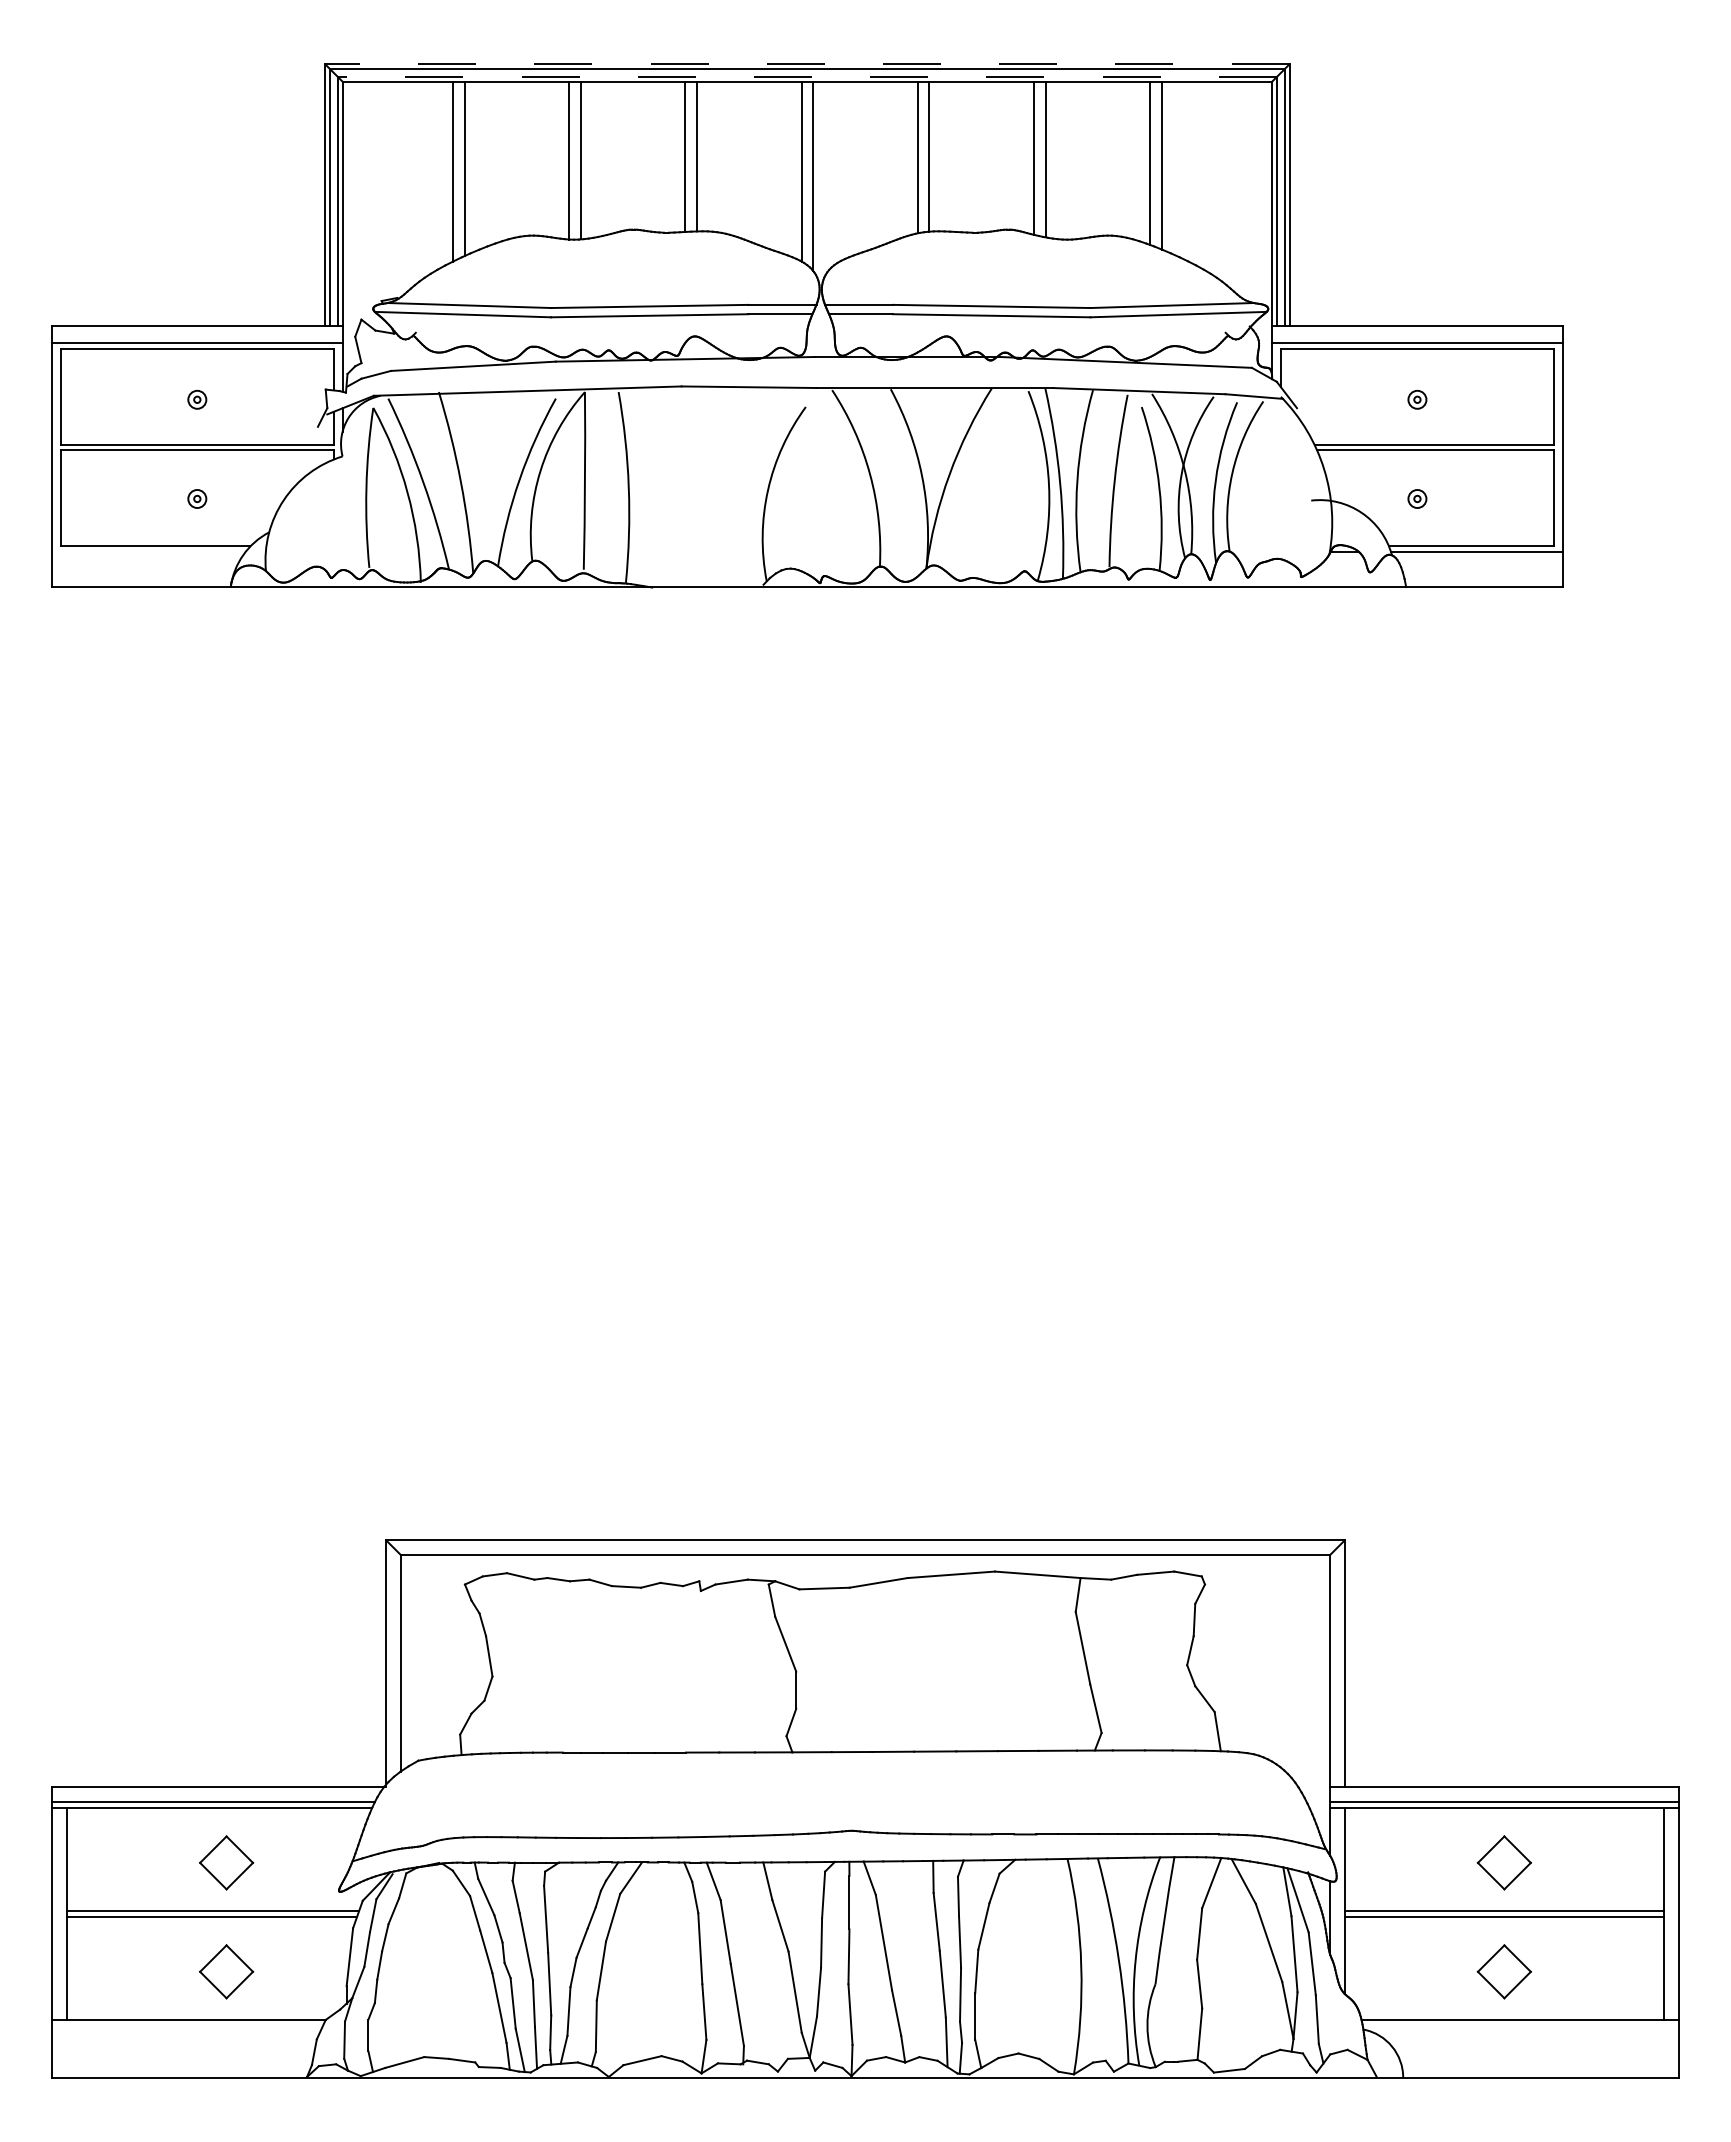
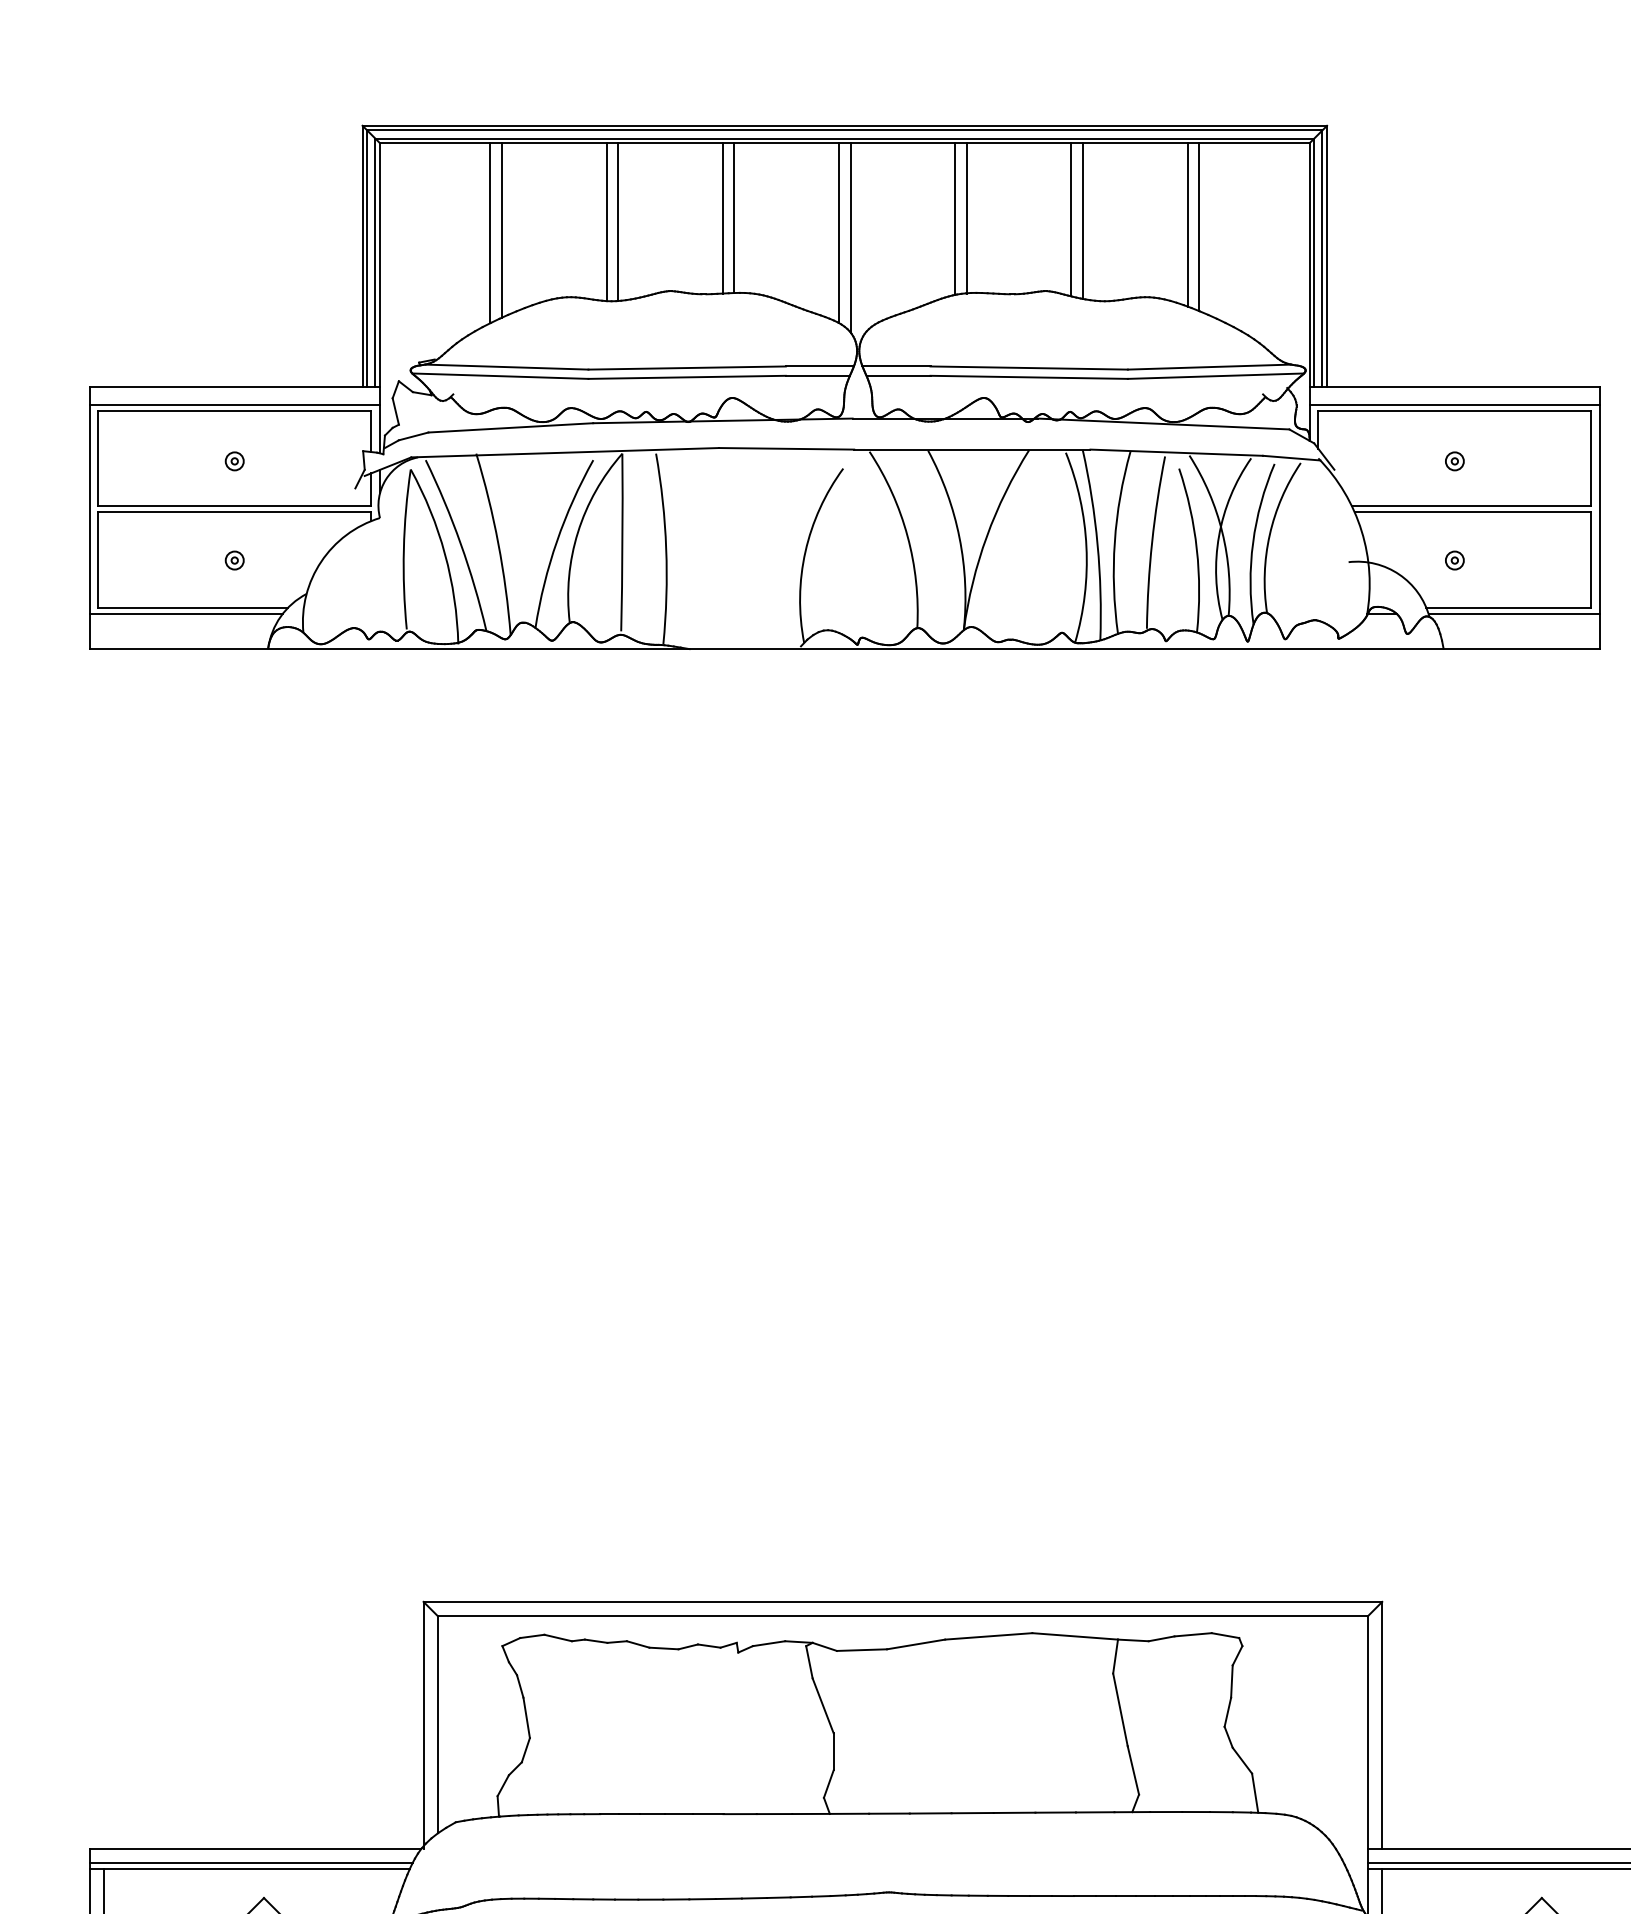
line: (806, 64) -> (843, 126), dashed -> solid
line: (806, 77) -> (843, 139), dashed -> solid
line: (148, 552) -> (185, 614), added

